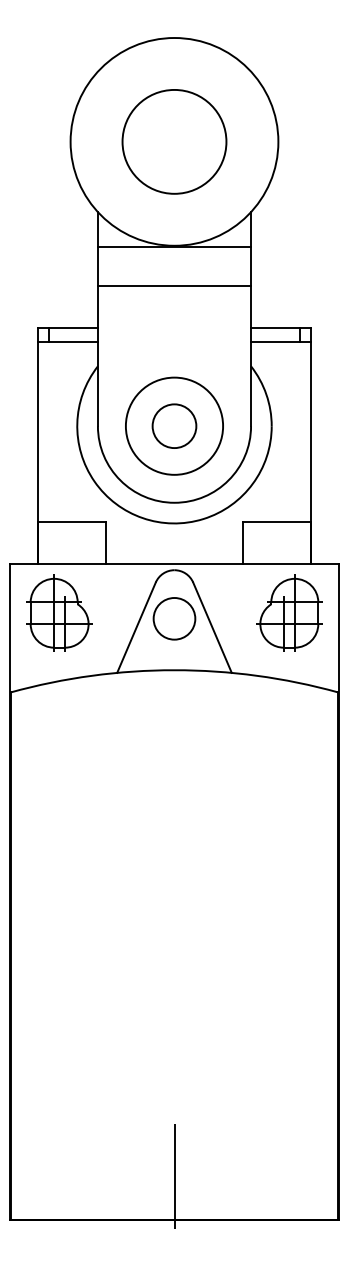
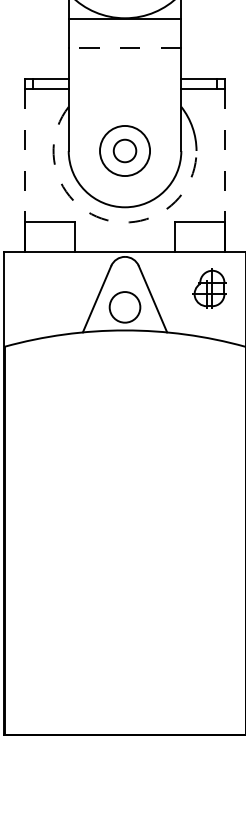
line: (174, 286) -> (125, 48), solid -> dashed
circle: (174, 425) -> (125, 150), size x0.7
circle: (174, 426) -> (125, 151), size x0.7
line: (38, 432) -> (25, 155), solid -> dashed
line: (310, 432) -> (225, 155), solid -> dashed
arc: (142, 518) -> (101, 218), solid -> dashed
part: (59, 612) -> (40, 288), removed
part: (289, 612) -> (209, 288), size x0.7
circle: (174, 618) -> (125, 307), moved
line: (174, 1175) -> (125, 702), removed

